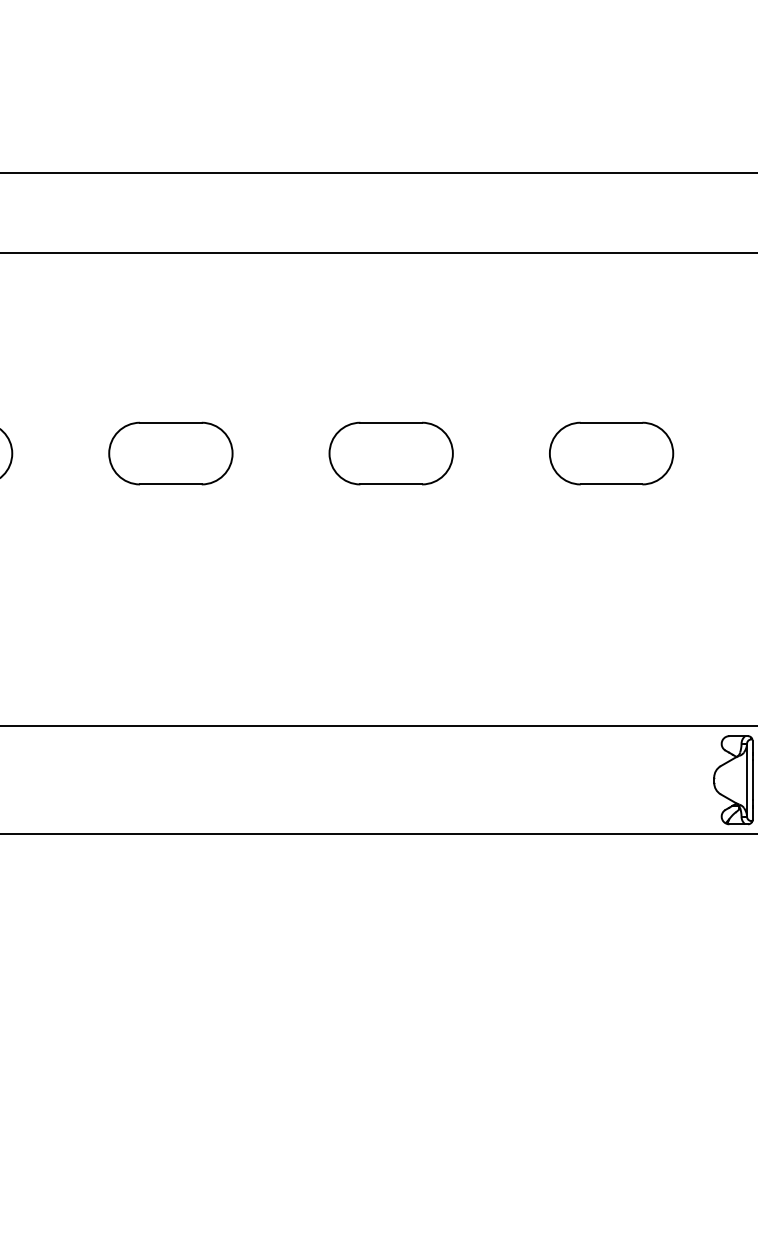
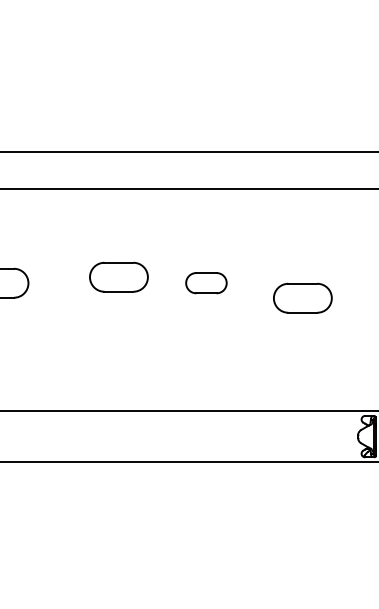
part: (169, 451) -> (118, 276), moved
part: (391, 451) -> (206, 282), size x0.7
part: (610, 451) -> (302, 297), moved

